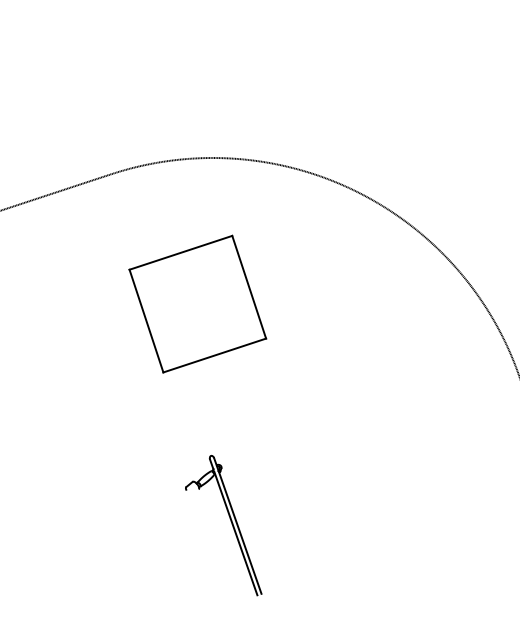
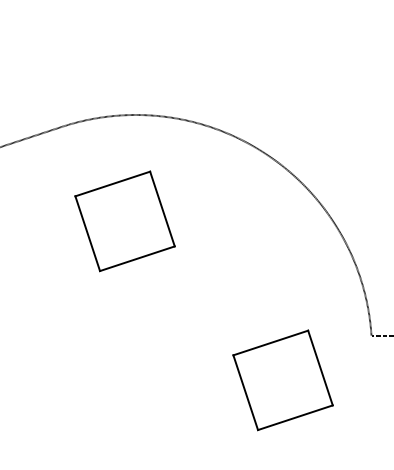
part: (414, 522) -> (282, 380), added
part: (223, 525) -> (143, 382), removed

